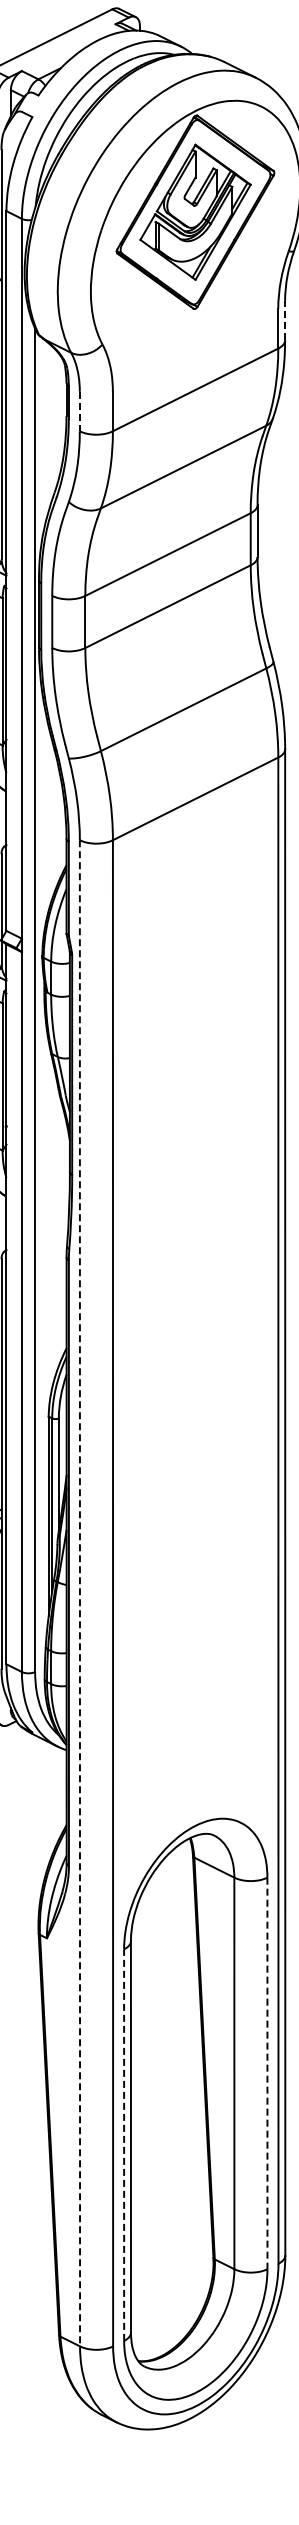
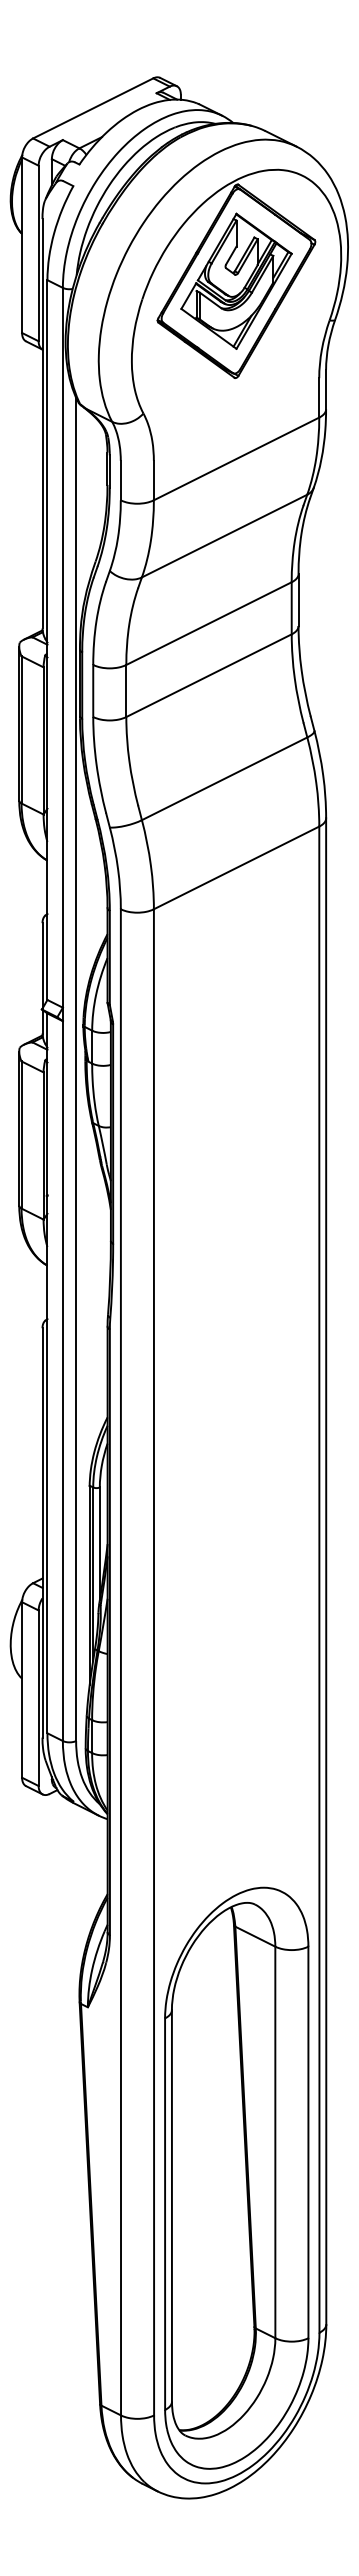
line: (285, 320) -> (326, 389), dashed -> solid
line: (79, 411) -> (120, 480), dashed -> solid
line: (79, 1593) -> (120, 1662), dashed -> solid
line: (267, 2073) -> (308, 2142), dashed -> solid
line: (124, 2145) -> (165, 2214), dashed -> solid

